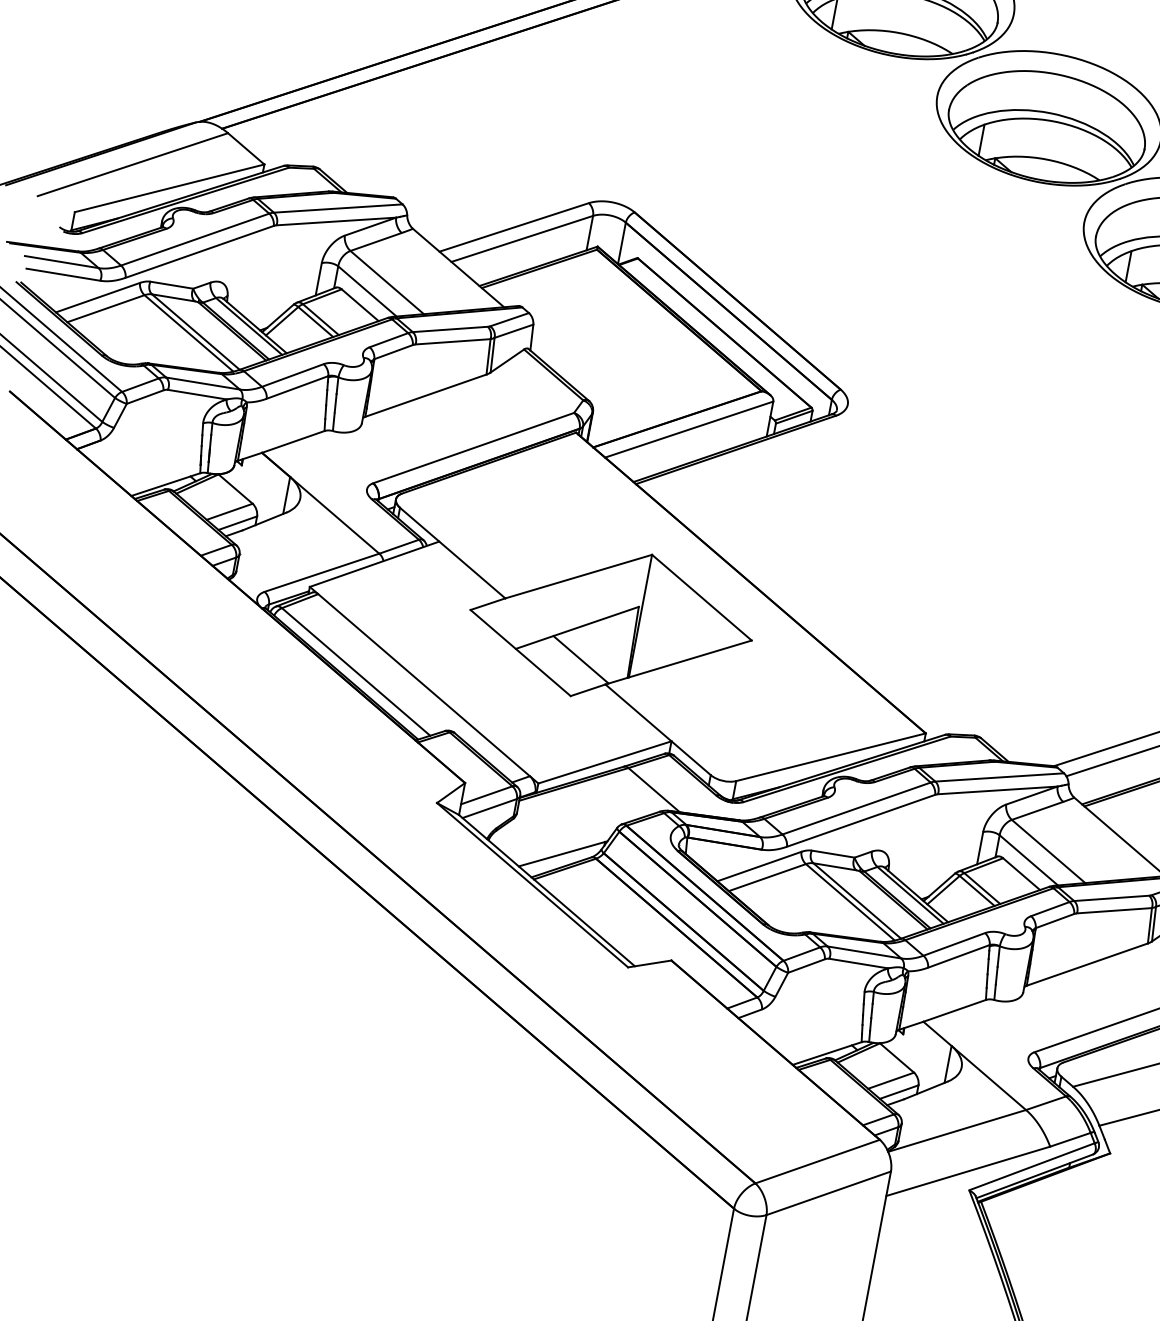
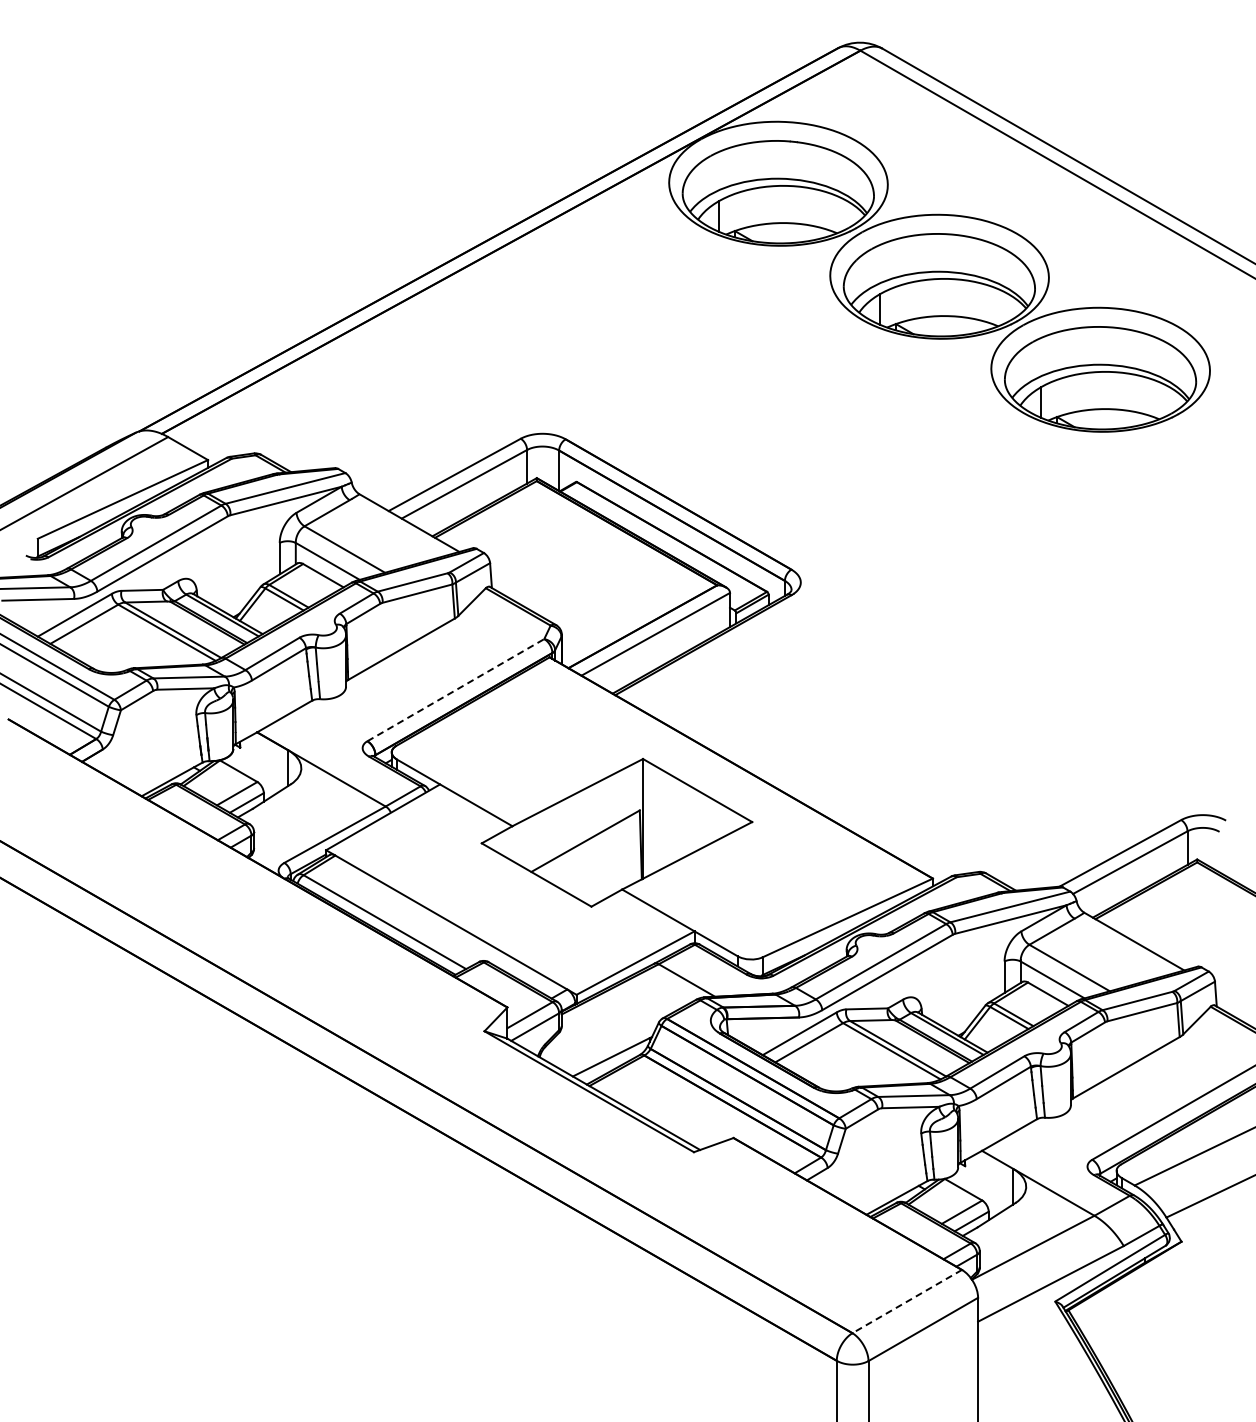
line: (474, 447) -> (456, 689), solid -> dashed
line: (580, 659) -> (594, 870), removed
line: (816, 1161) -> (906, 1301), solid -> dashed

